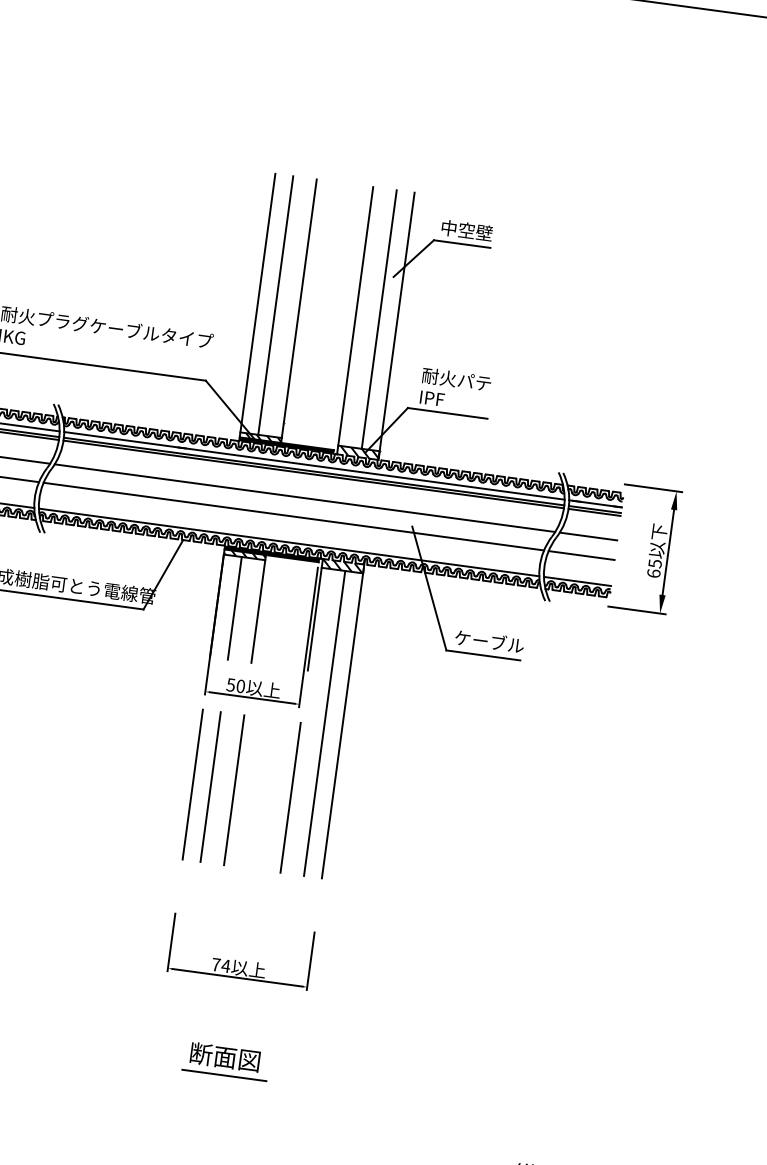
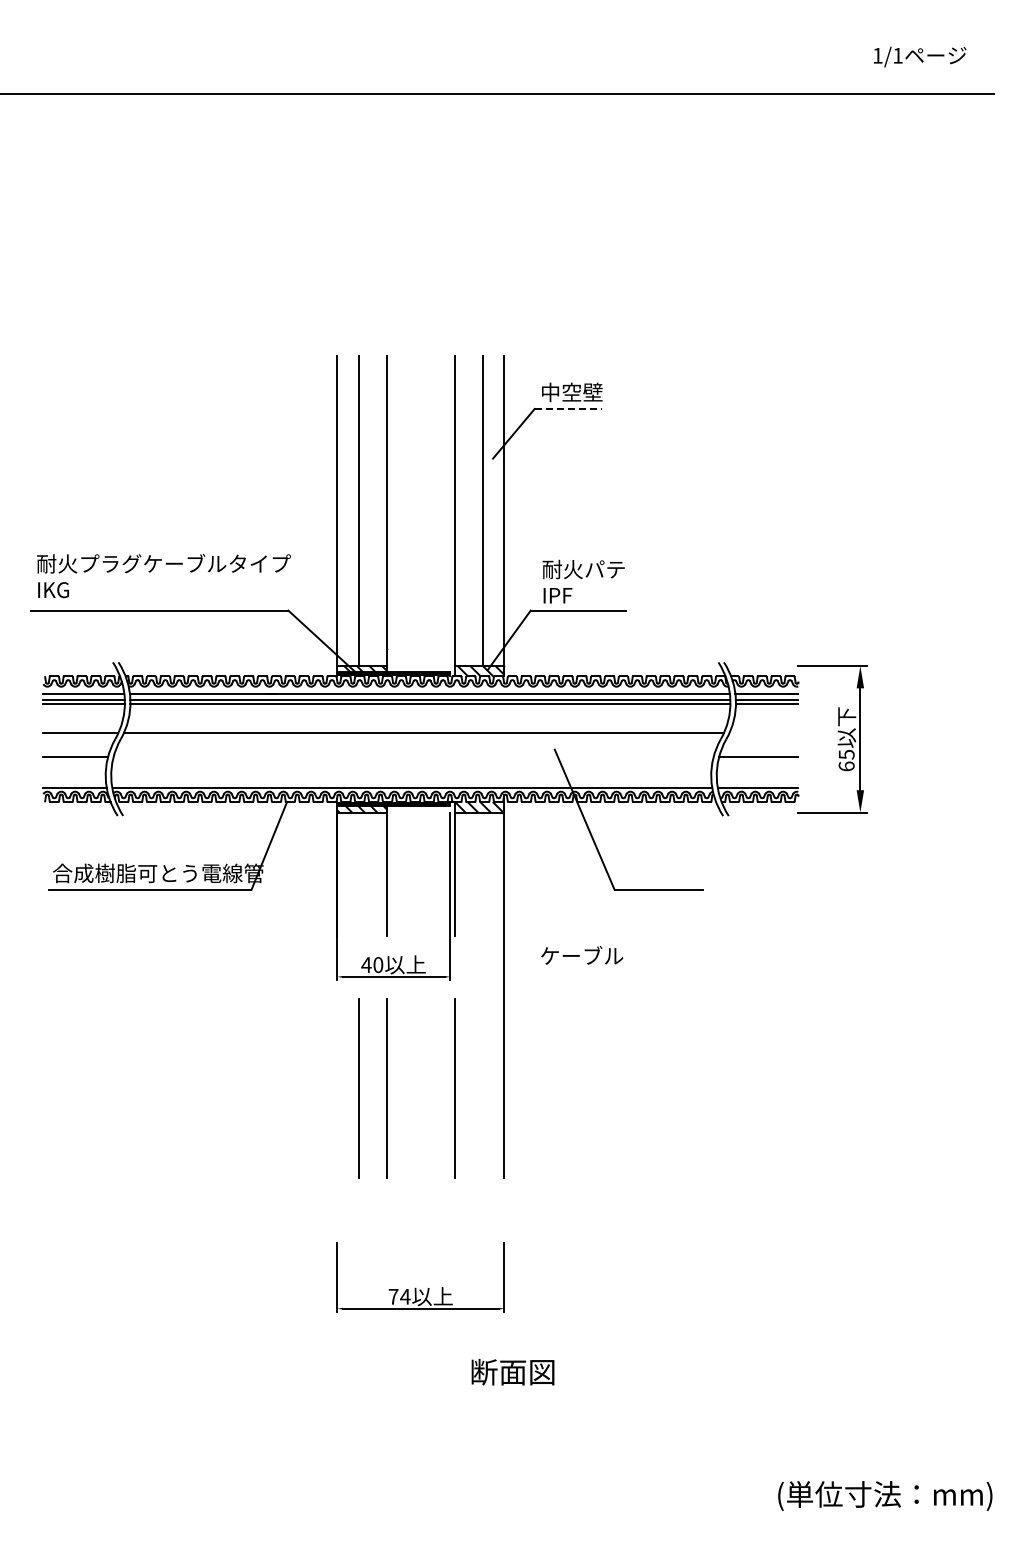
line: (462, 243) -> (568, 408), solid -> dashed
line: (293, 516) -> (413, 756), removed
line: (588, 536) -> (763, 733), removed
line: (234, 607) -> (358, 873), removed
text: (489, 641) -> (582, 955), moved
text: (230, 685) -> (366, 965), 50 -> 40
line: (324, 723) -> (482, 995), removed
line: (192, 784) -> (336, 1088), removed
text: (224, 1057) -> (512, 1372), moved
line: (224, 1075) -> (420, 1425), removed

